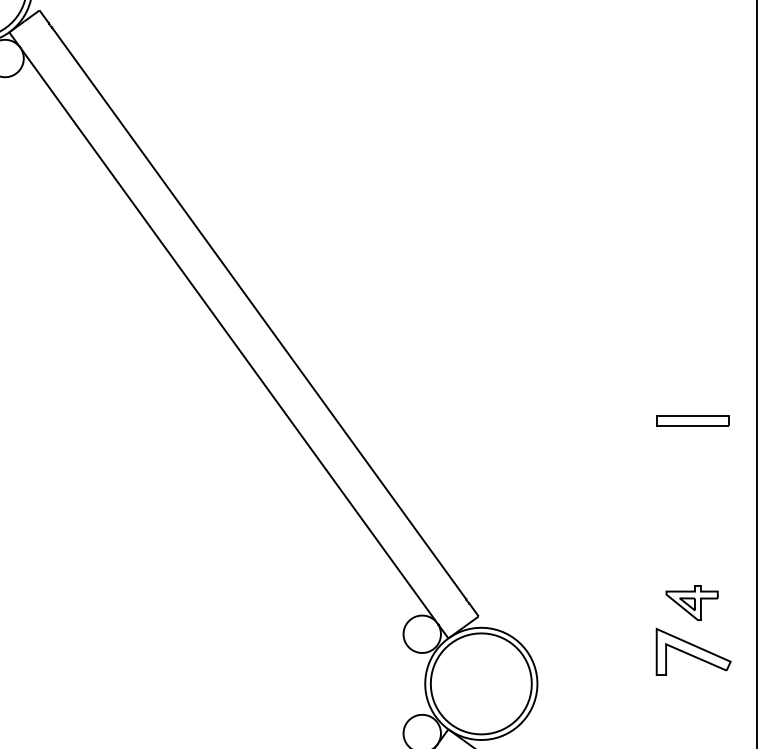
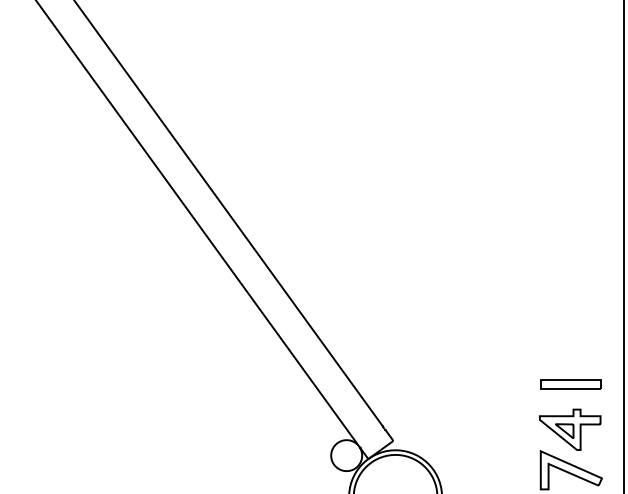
part: (692, 420) -> (570, 383), moved
part: (691, 602) -> (569, 429), size x1.43

